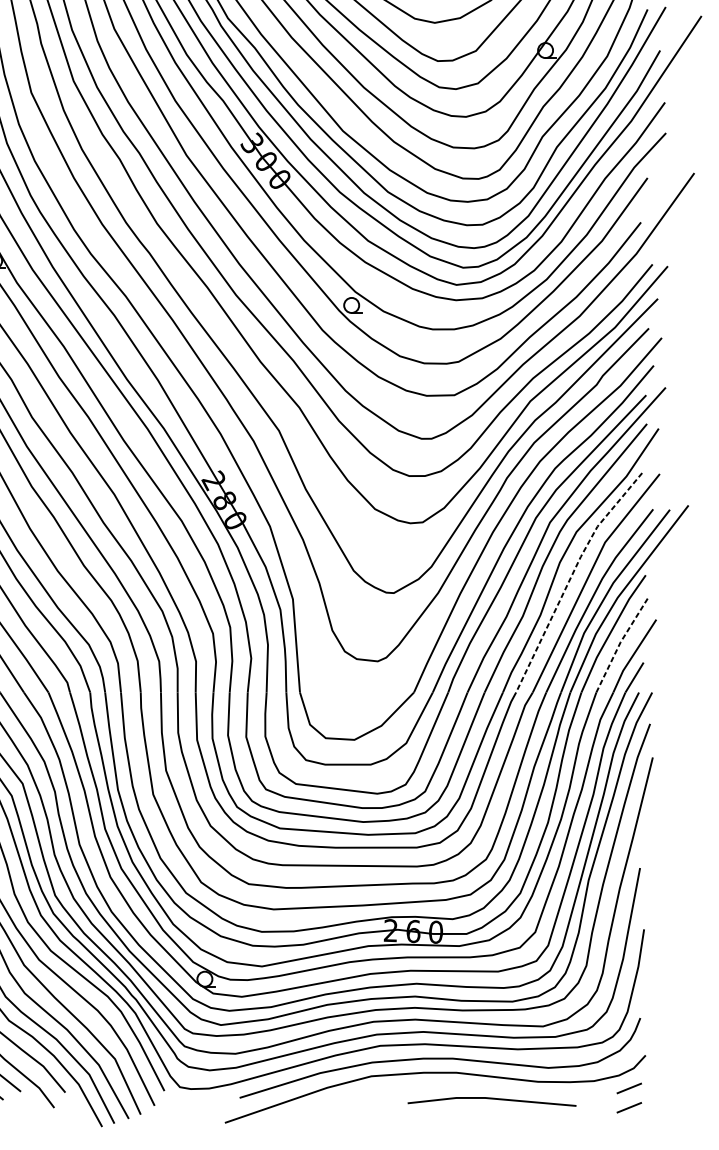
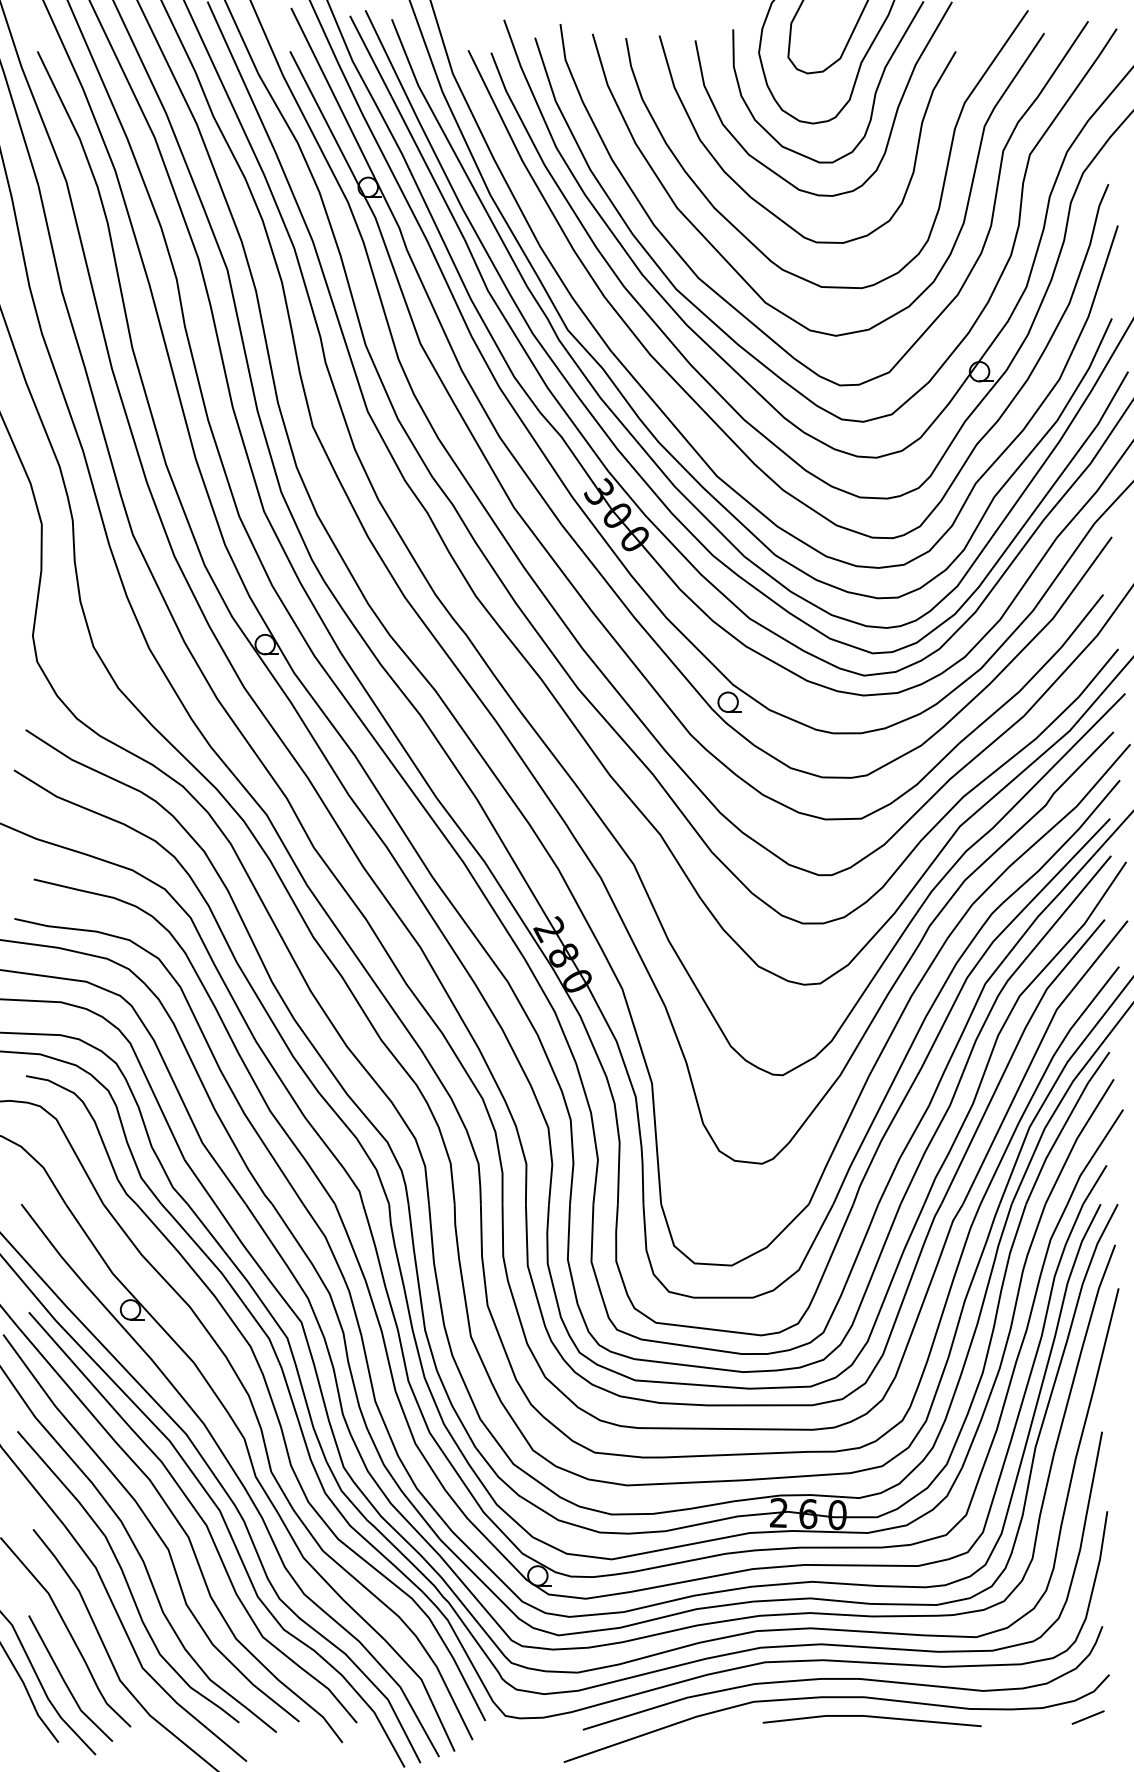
line: (570, 577) -> (1012, 1054), dashed -> solid
line: (621, 641) -> (1077, 1138), dashed -> solid
line: (491, 1099) -> (871, 1717), moved
line: (628, 1107) -> (1087, 1742), removed

